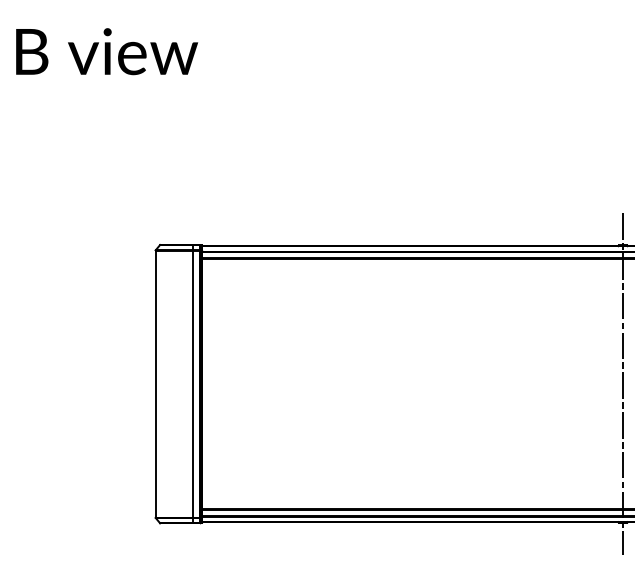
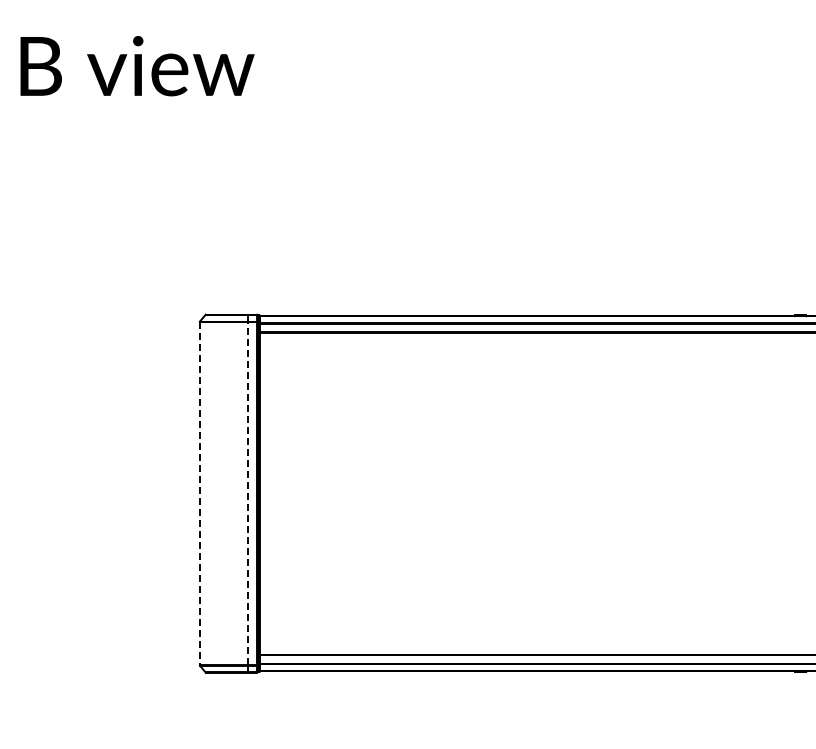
line: (155, 384) -> (199, 493), solid -> dashed
line: (192, 384) -> (247, 493), solid -> dashed
line: (622, 384) -> (800, 493), removed

